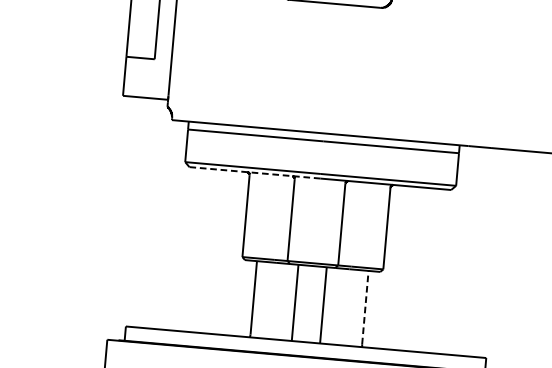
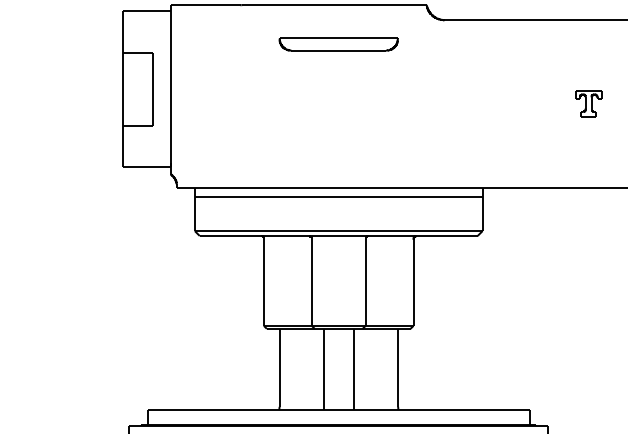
line: (255, 172) -> (269, 235), dashed -> solid
line: (365, 307) -> (398, 367), dashed -> solid

